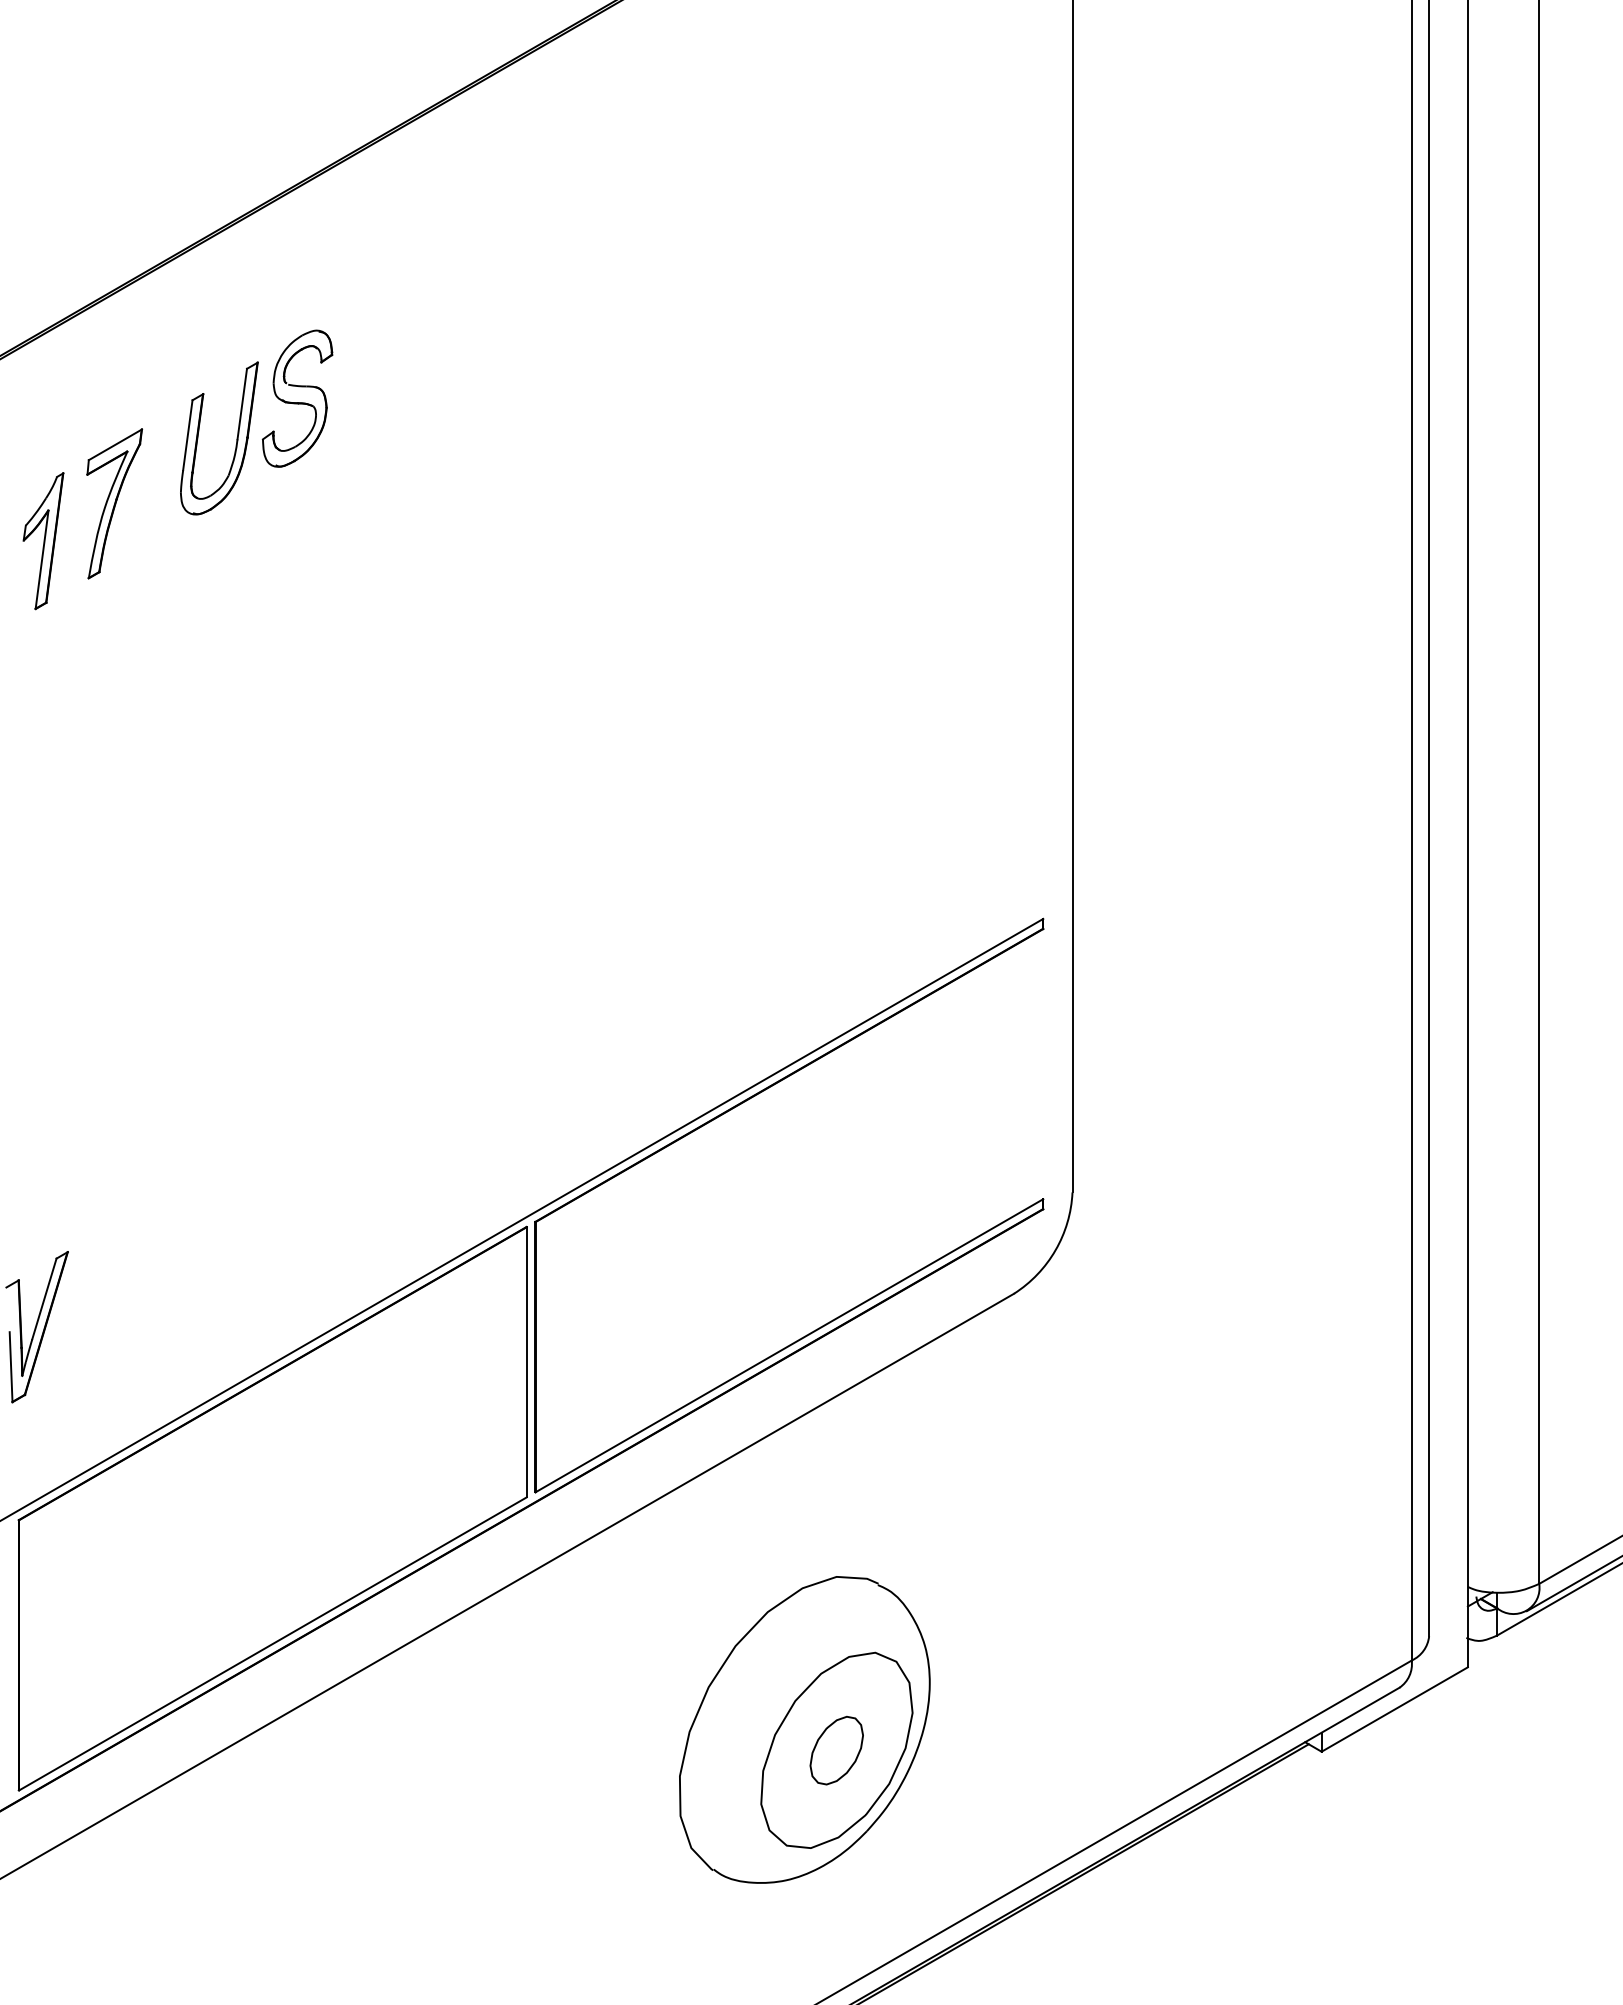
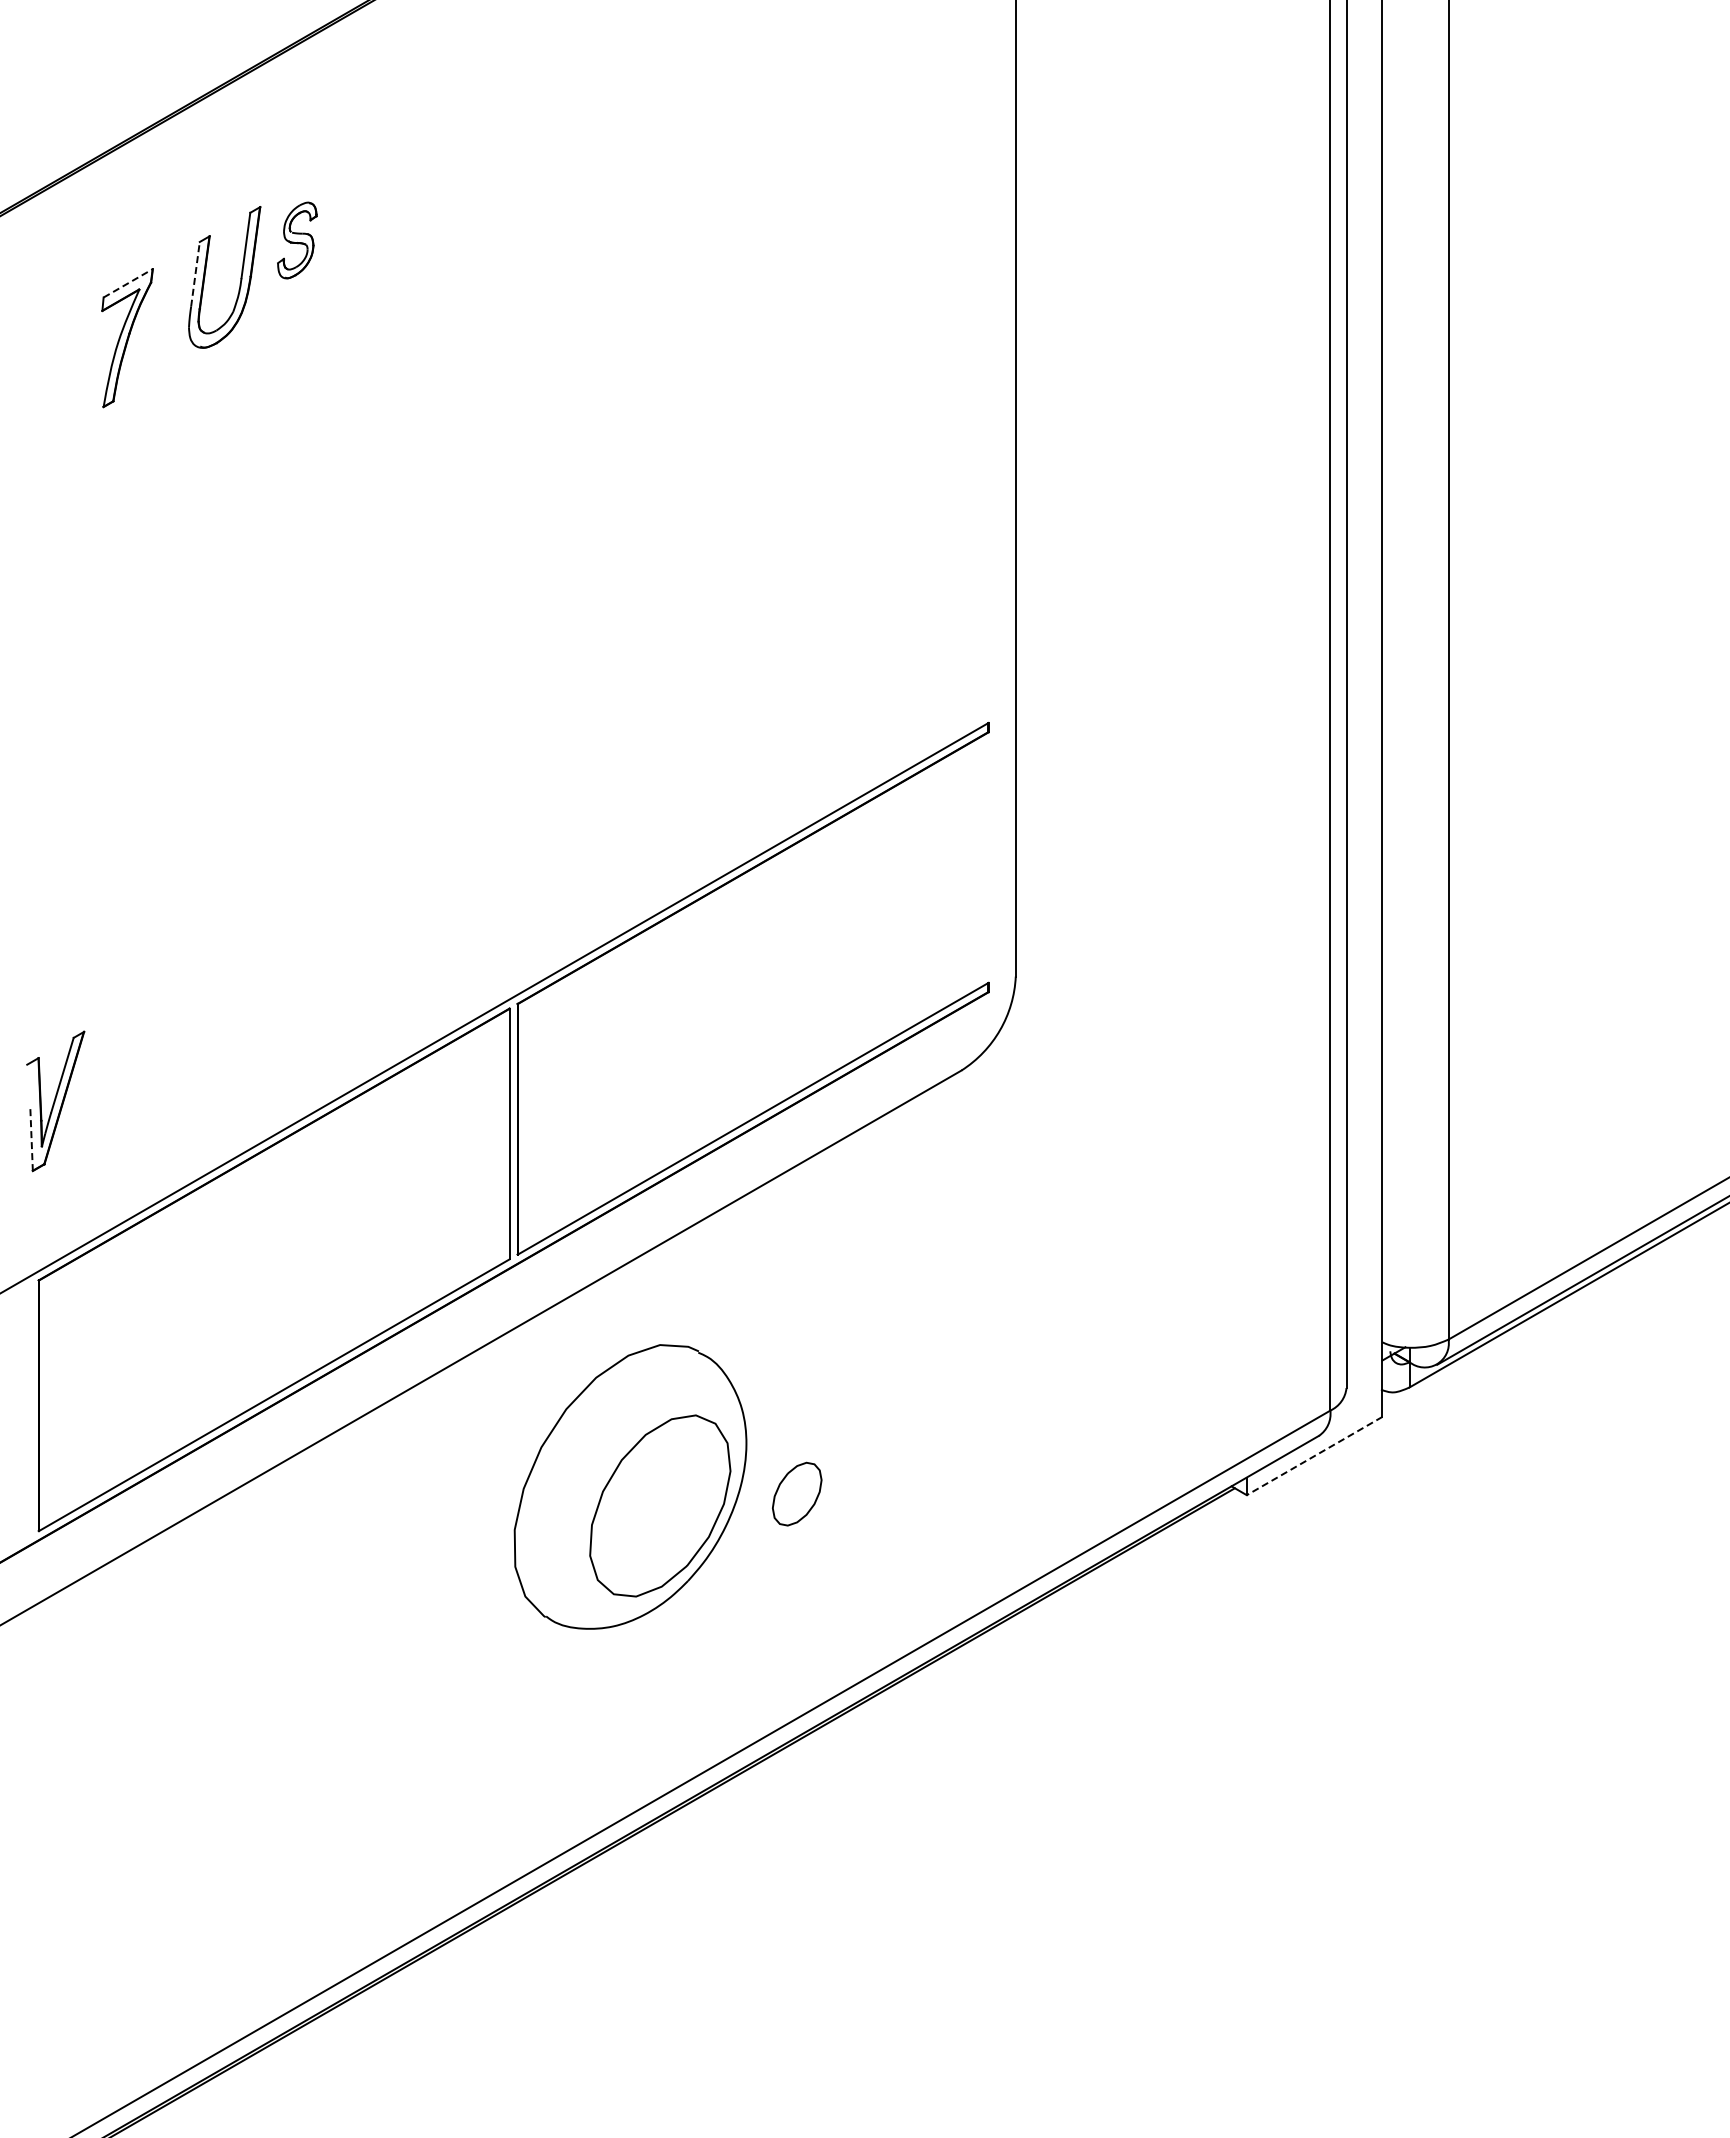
part: (297, 398) -> (297, 240), size x0.6
line: (187, 435) -> (195, 274), solid -> dashed
line: (115, 445) -> (128, 283), solid -> dashed
part: (43, 541) -> (61, 372), removed
line: (11, 1367) -> (31, 1138), solid -> dashed
line: (1394, 1710) -> (1314, 1456), solid -> dashed
part: (804, 1729) -> (630, 1486), moved

